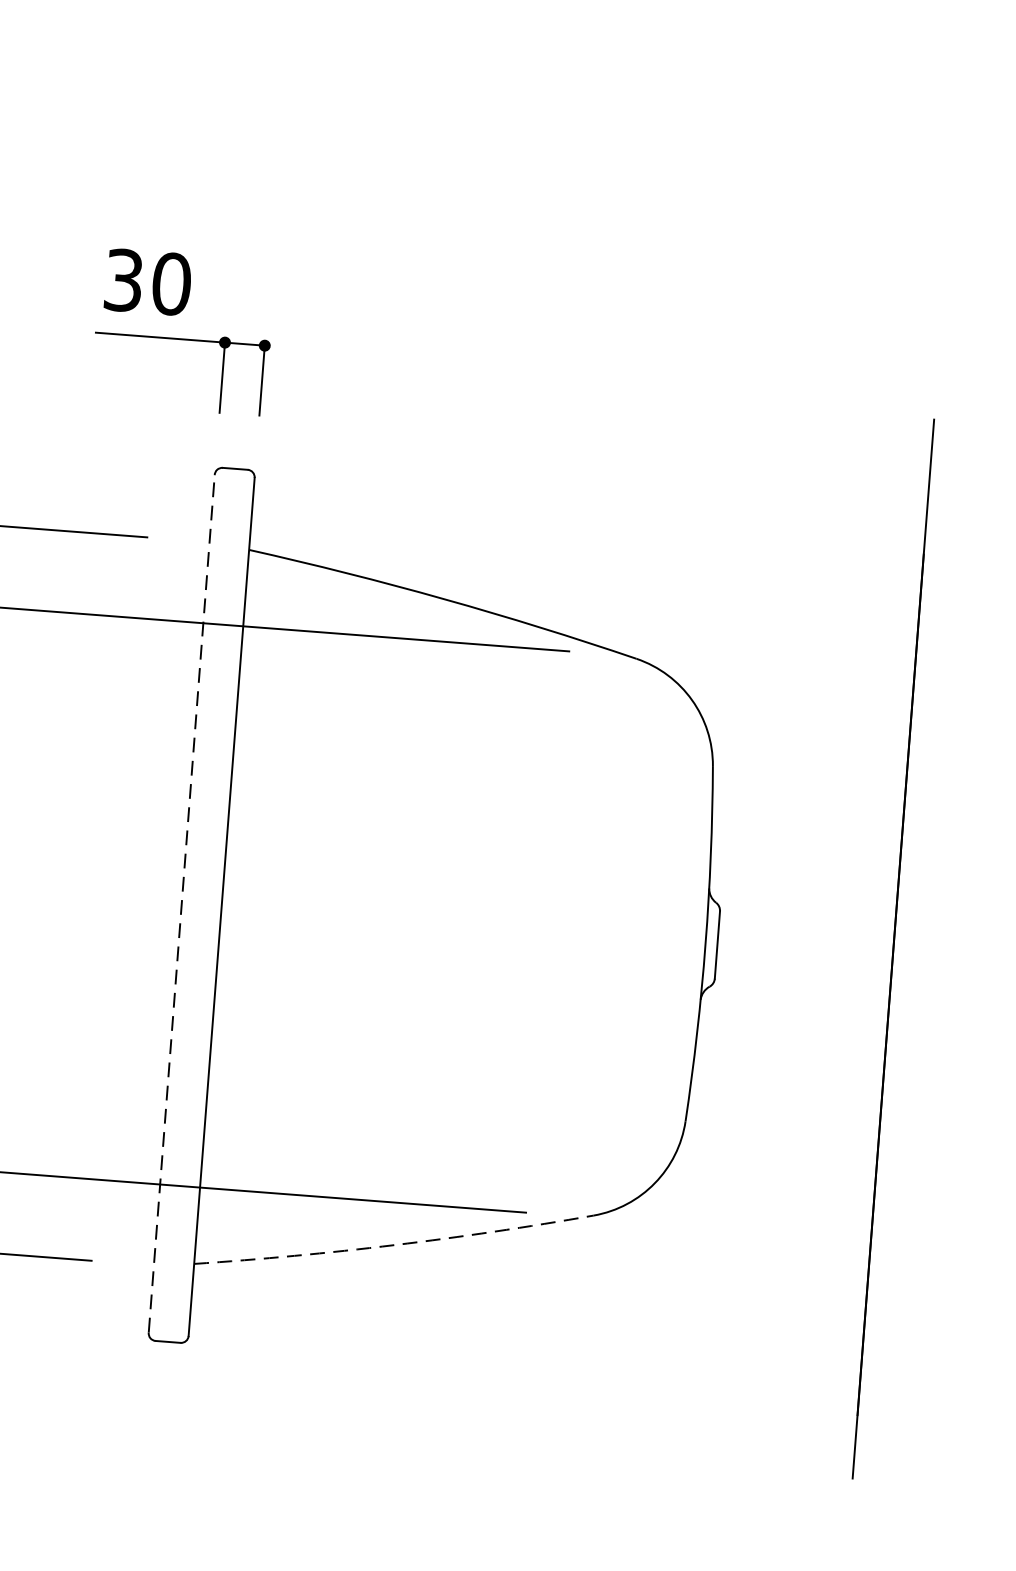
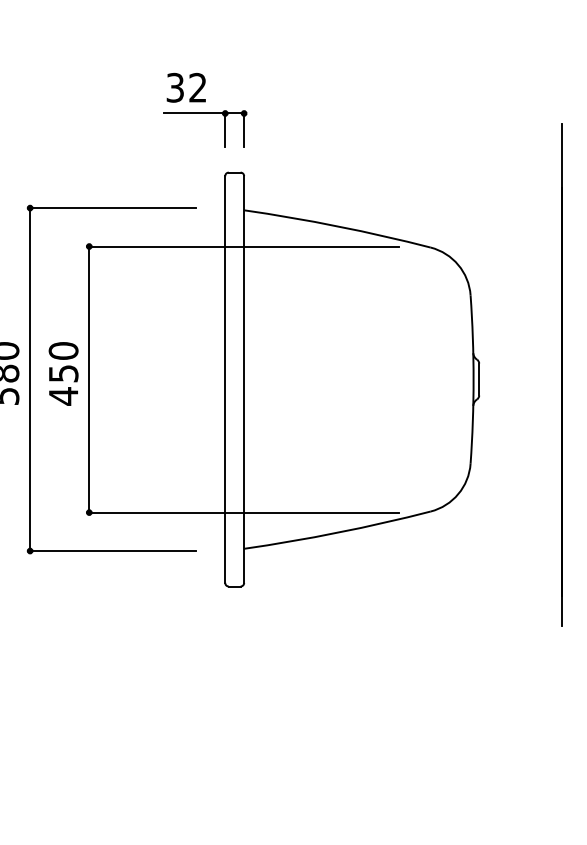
text: (170, 283) -> (197, 87), 30 -> 32
line: (182, 903) -> (225, 379), dashed -> solid
arc: (393, 1244) -> (337, 532), dashed -> solid

